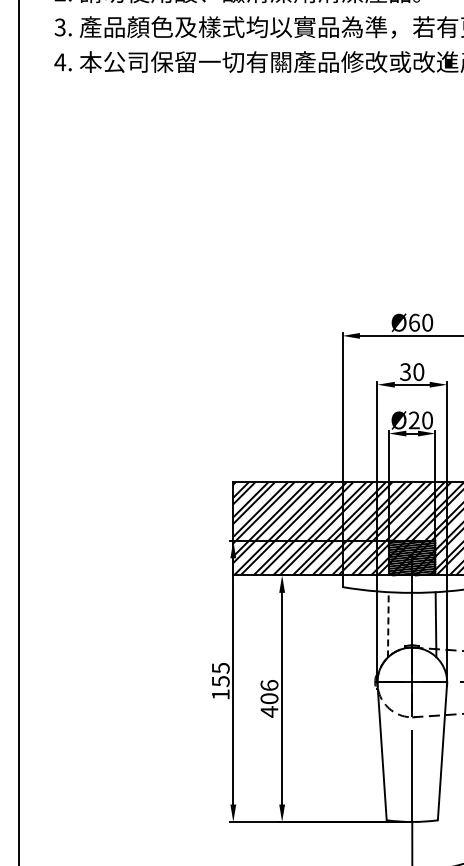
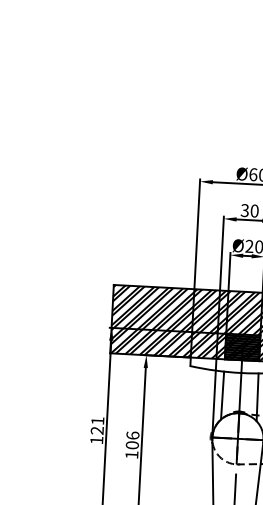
line: (388, 624) -> (222, 395), dashed -> solid
text: (220, 674) -> (97, 425), 155 -> 121
text: (269, 711) -> (131, 454), 406 -> 106

